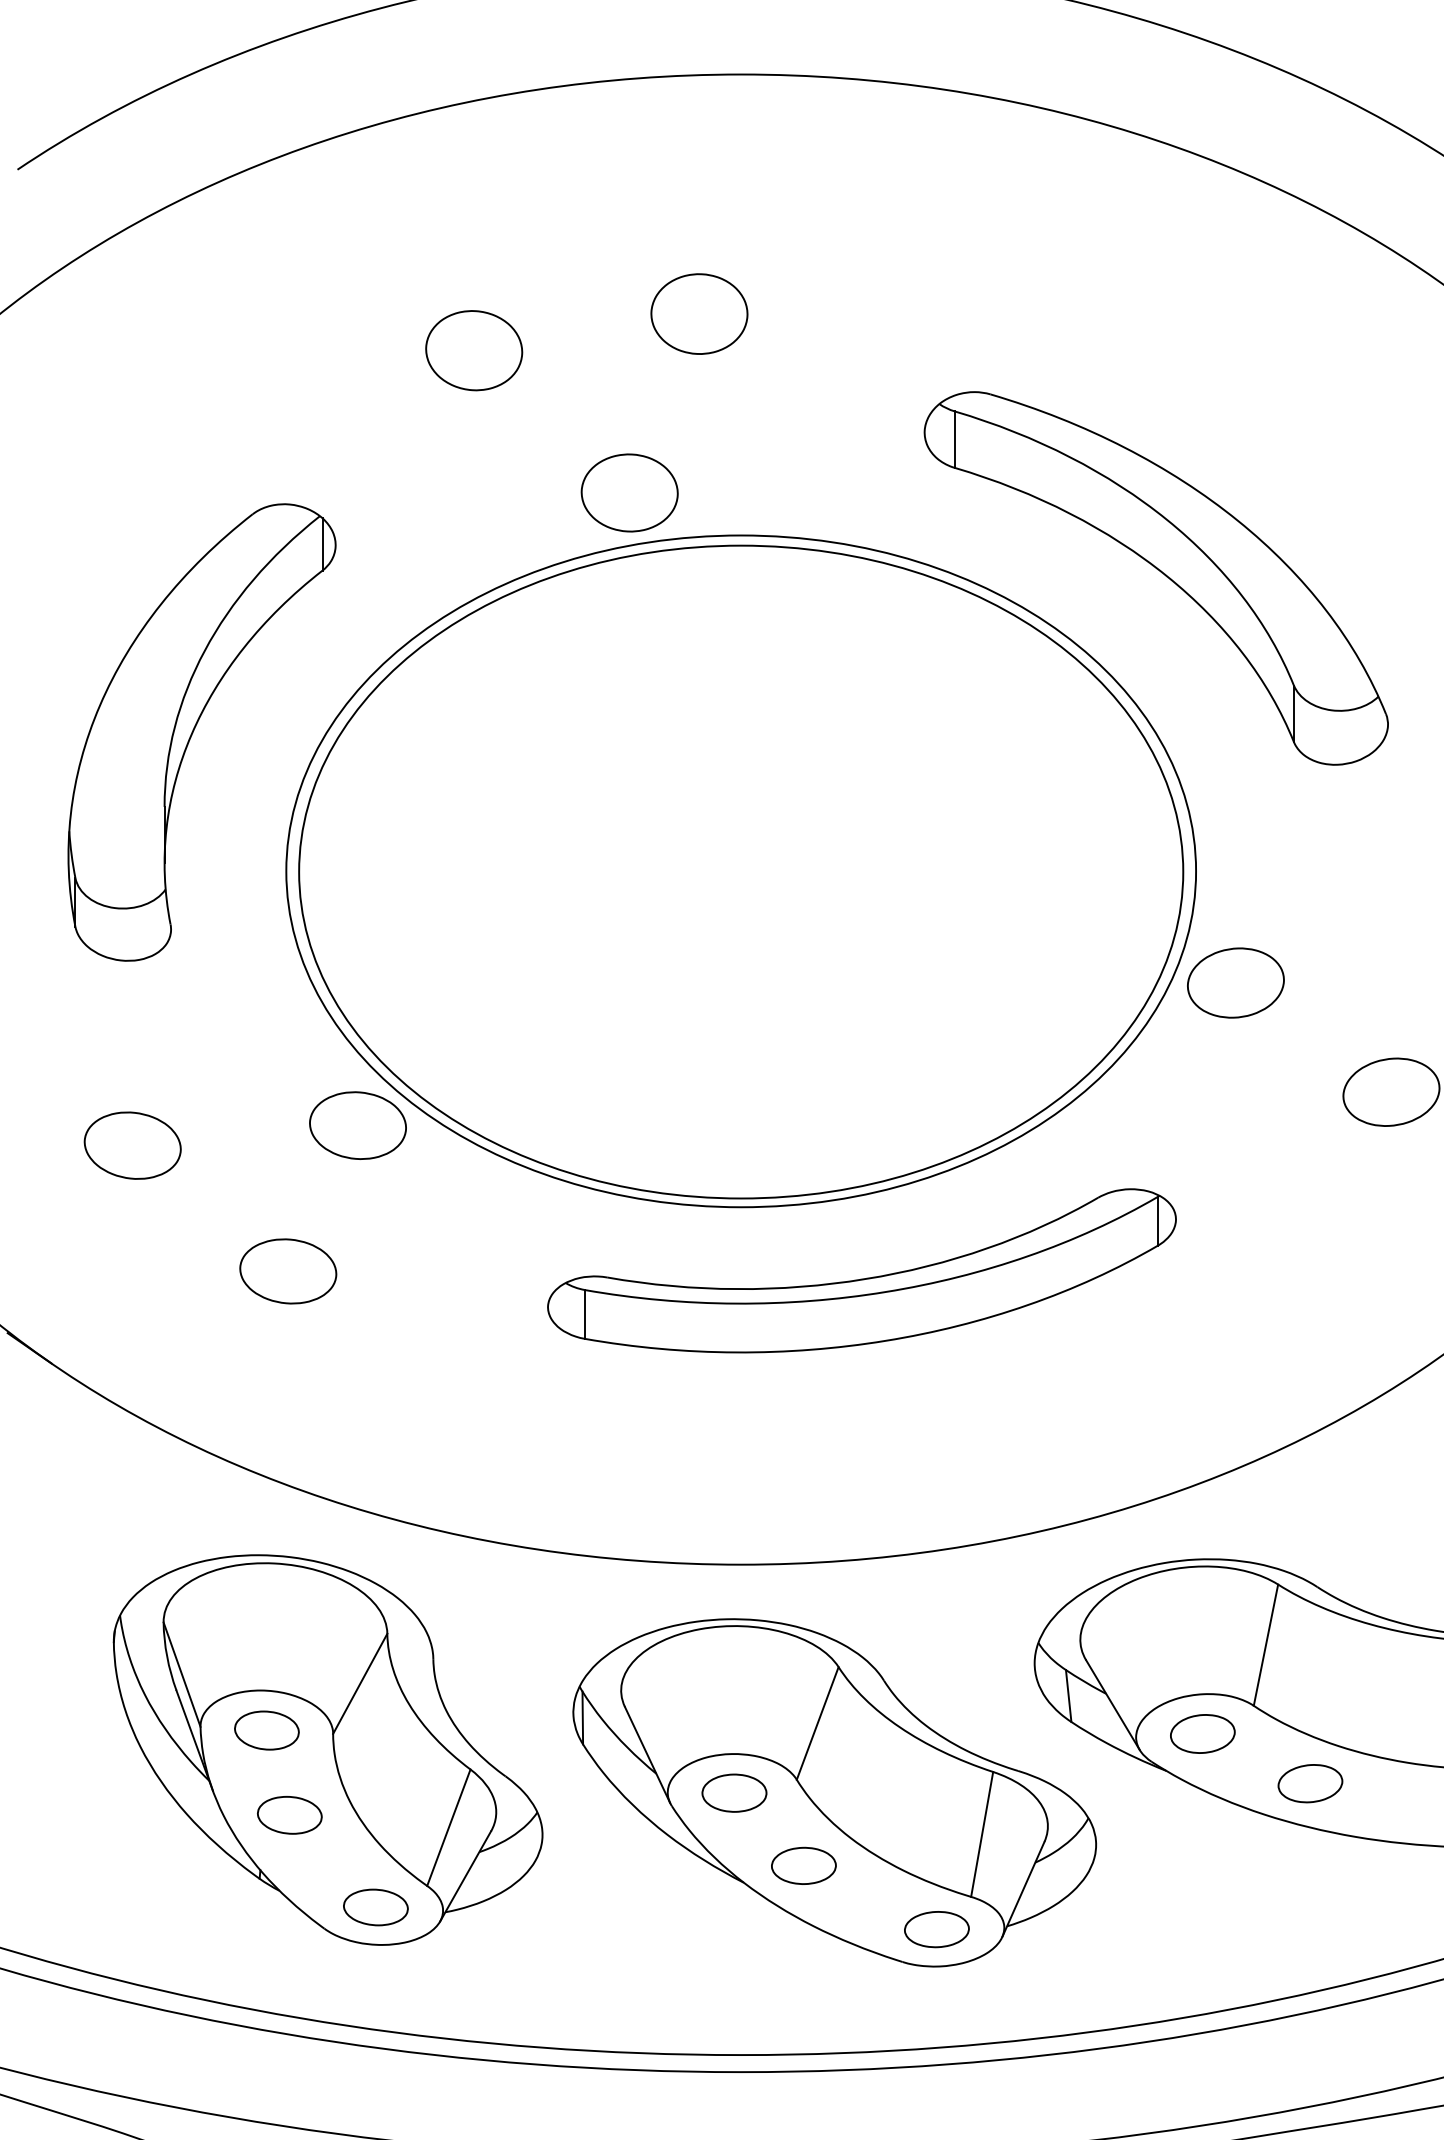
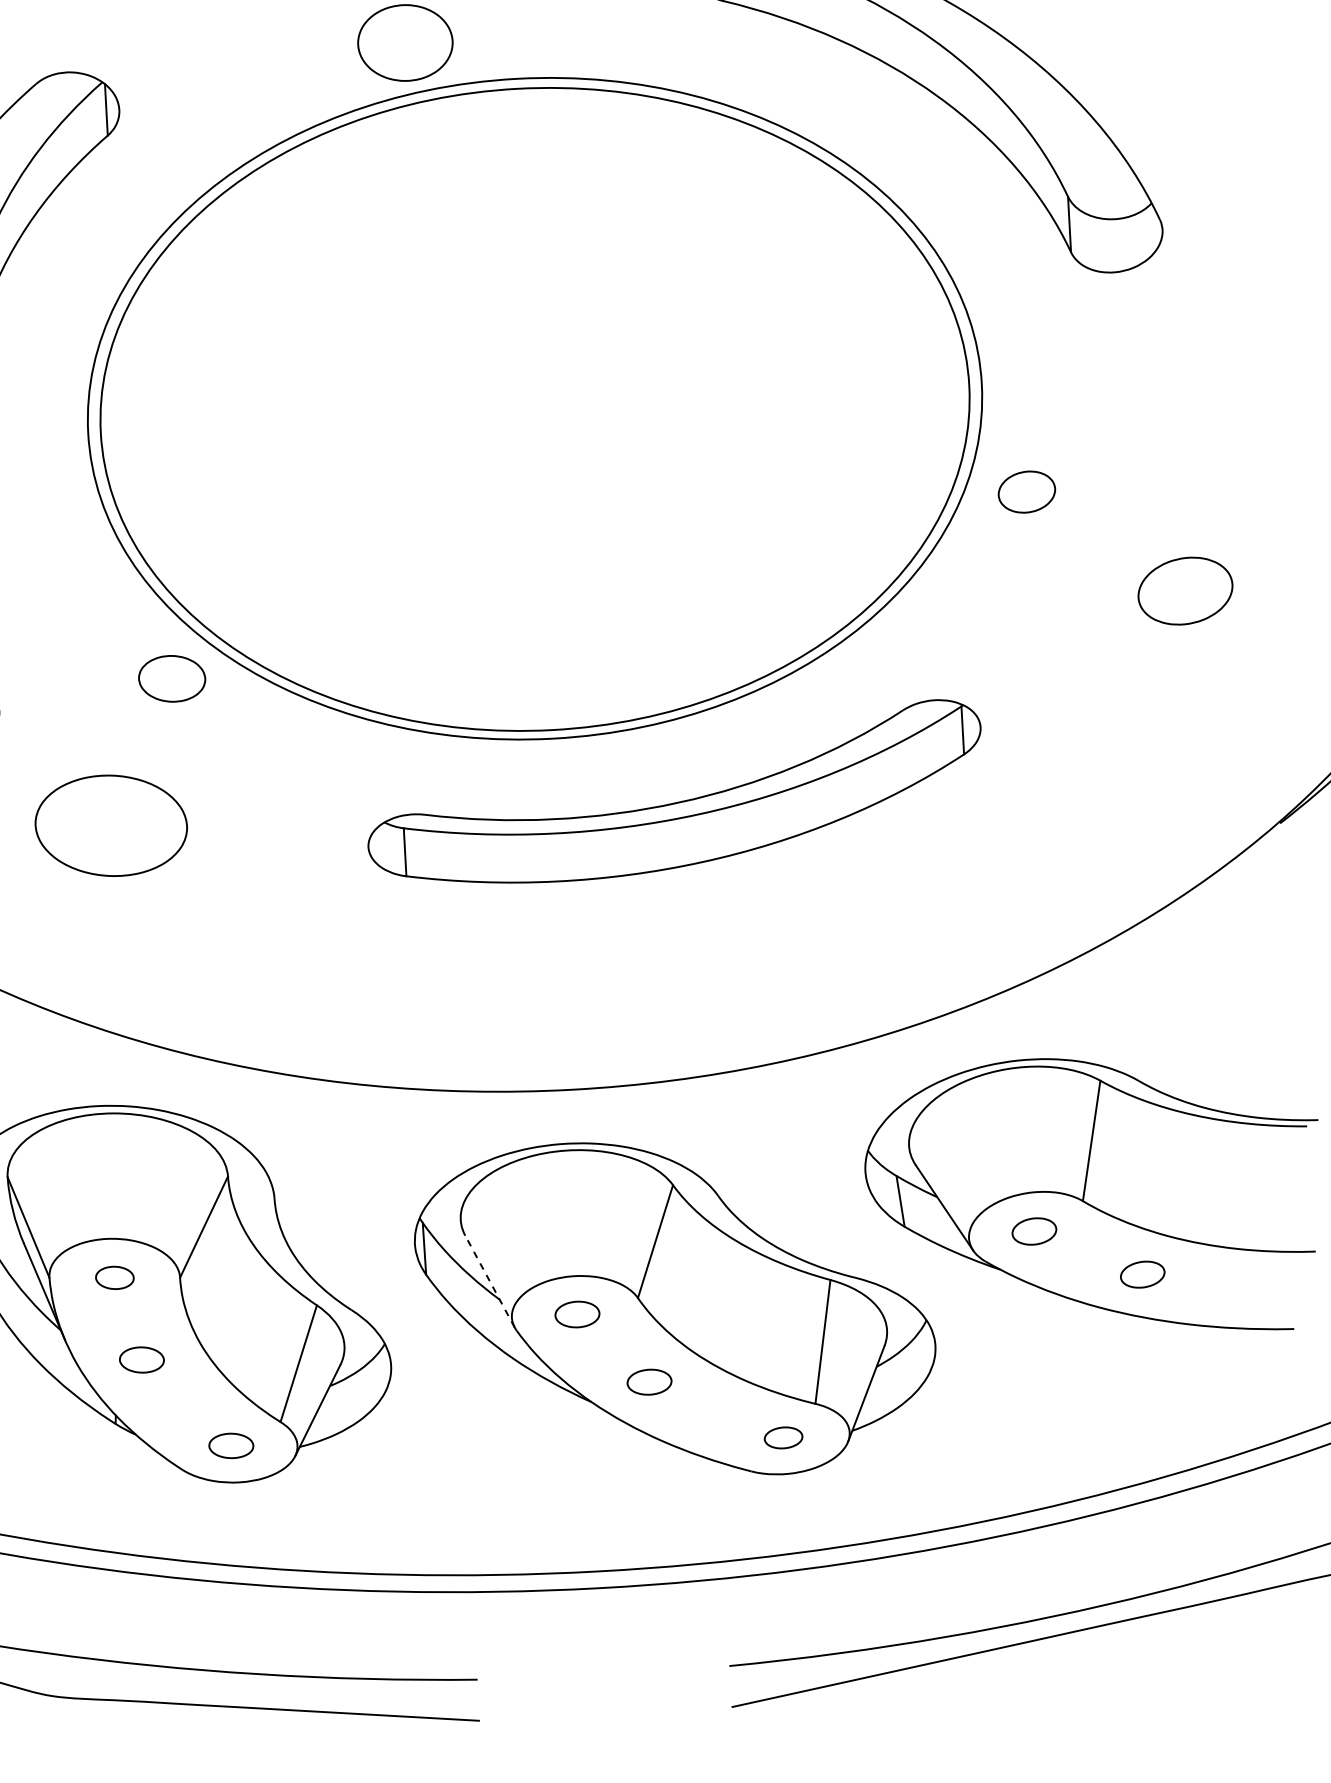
part: (1235, 982) -> (1026, 491), size x0.6
part: (357, 1125) -> (171, 678), size x0.7
part: (288, 1271) -> (111, 825), size x1.6
part: (266, 1730) -> (114, 1277), size x0.6
part: (1202, 1733) -> (1034, 1231), size x0.7
line: (647, 1754) -> (489, 1281), solid -> dashed
part: (1310, 1783) -> (1142, 1274), size x0.7
part: (734, 1792) -> (577, 1313), size x0.7
part: (289, 1815) -> (141, 1360), size x0.7
part: (803, 1865) -> (649, 1381), size x0.7
part: (375, 1907) -> (230, 1445), size x0.7
part: (936, 1929) -> (783, 1437), size x0.6

